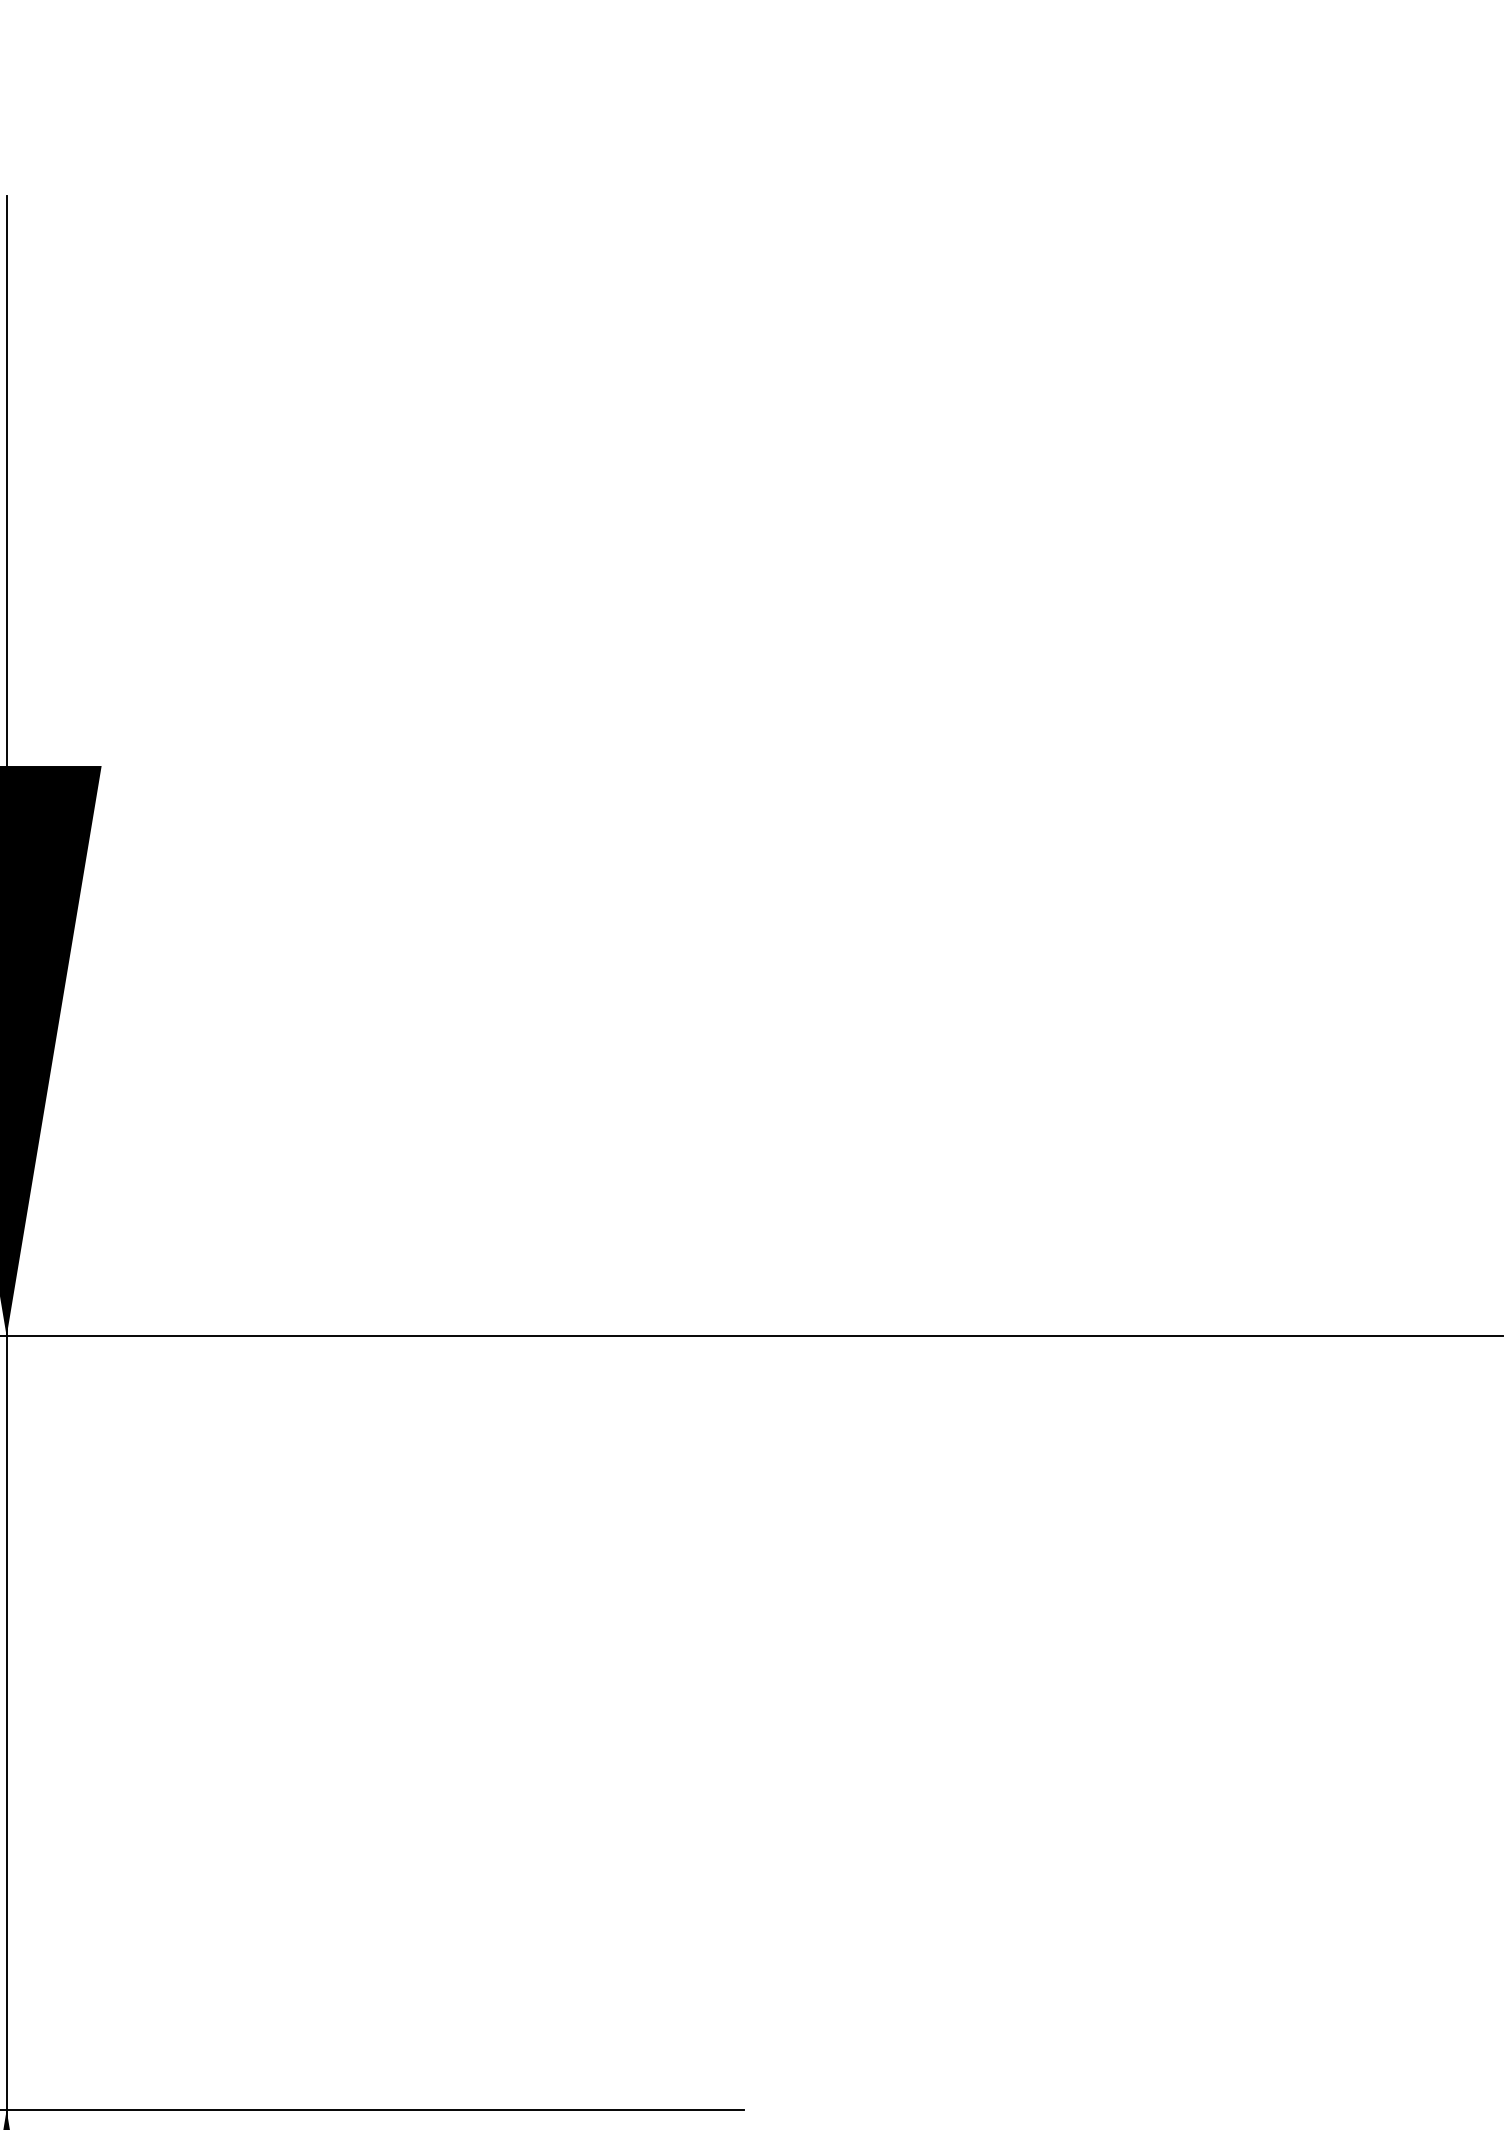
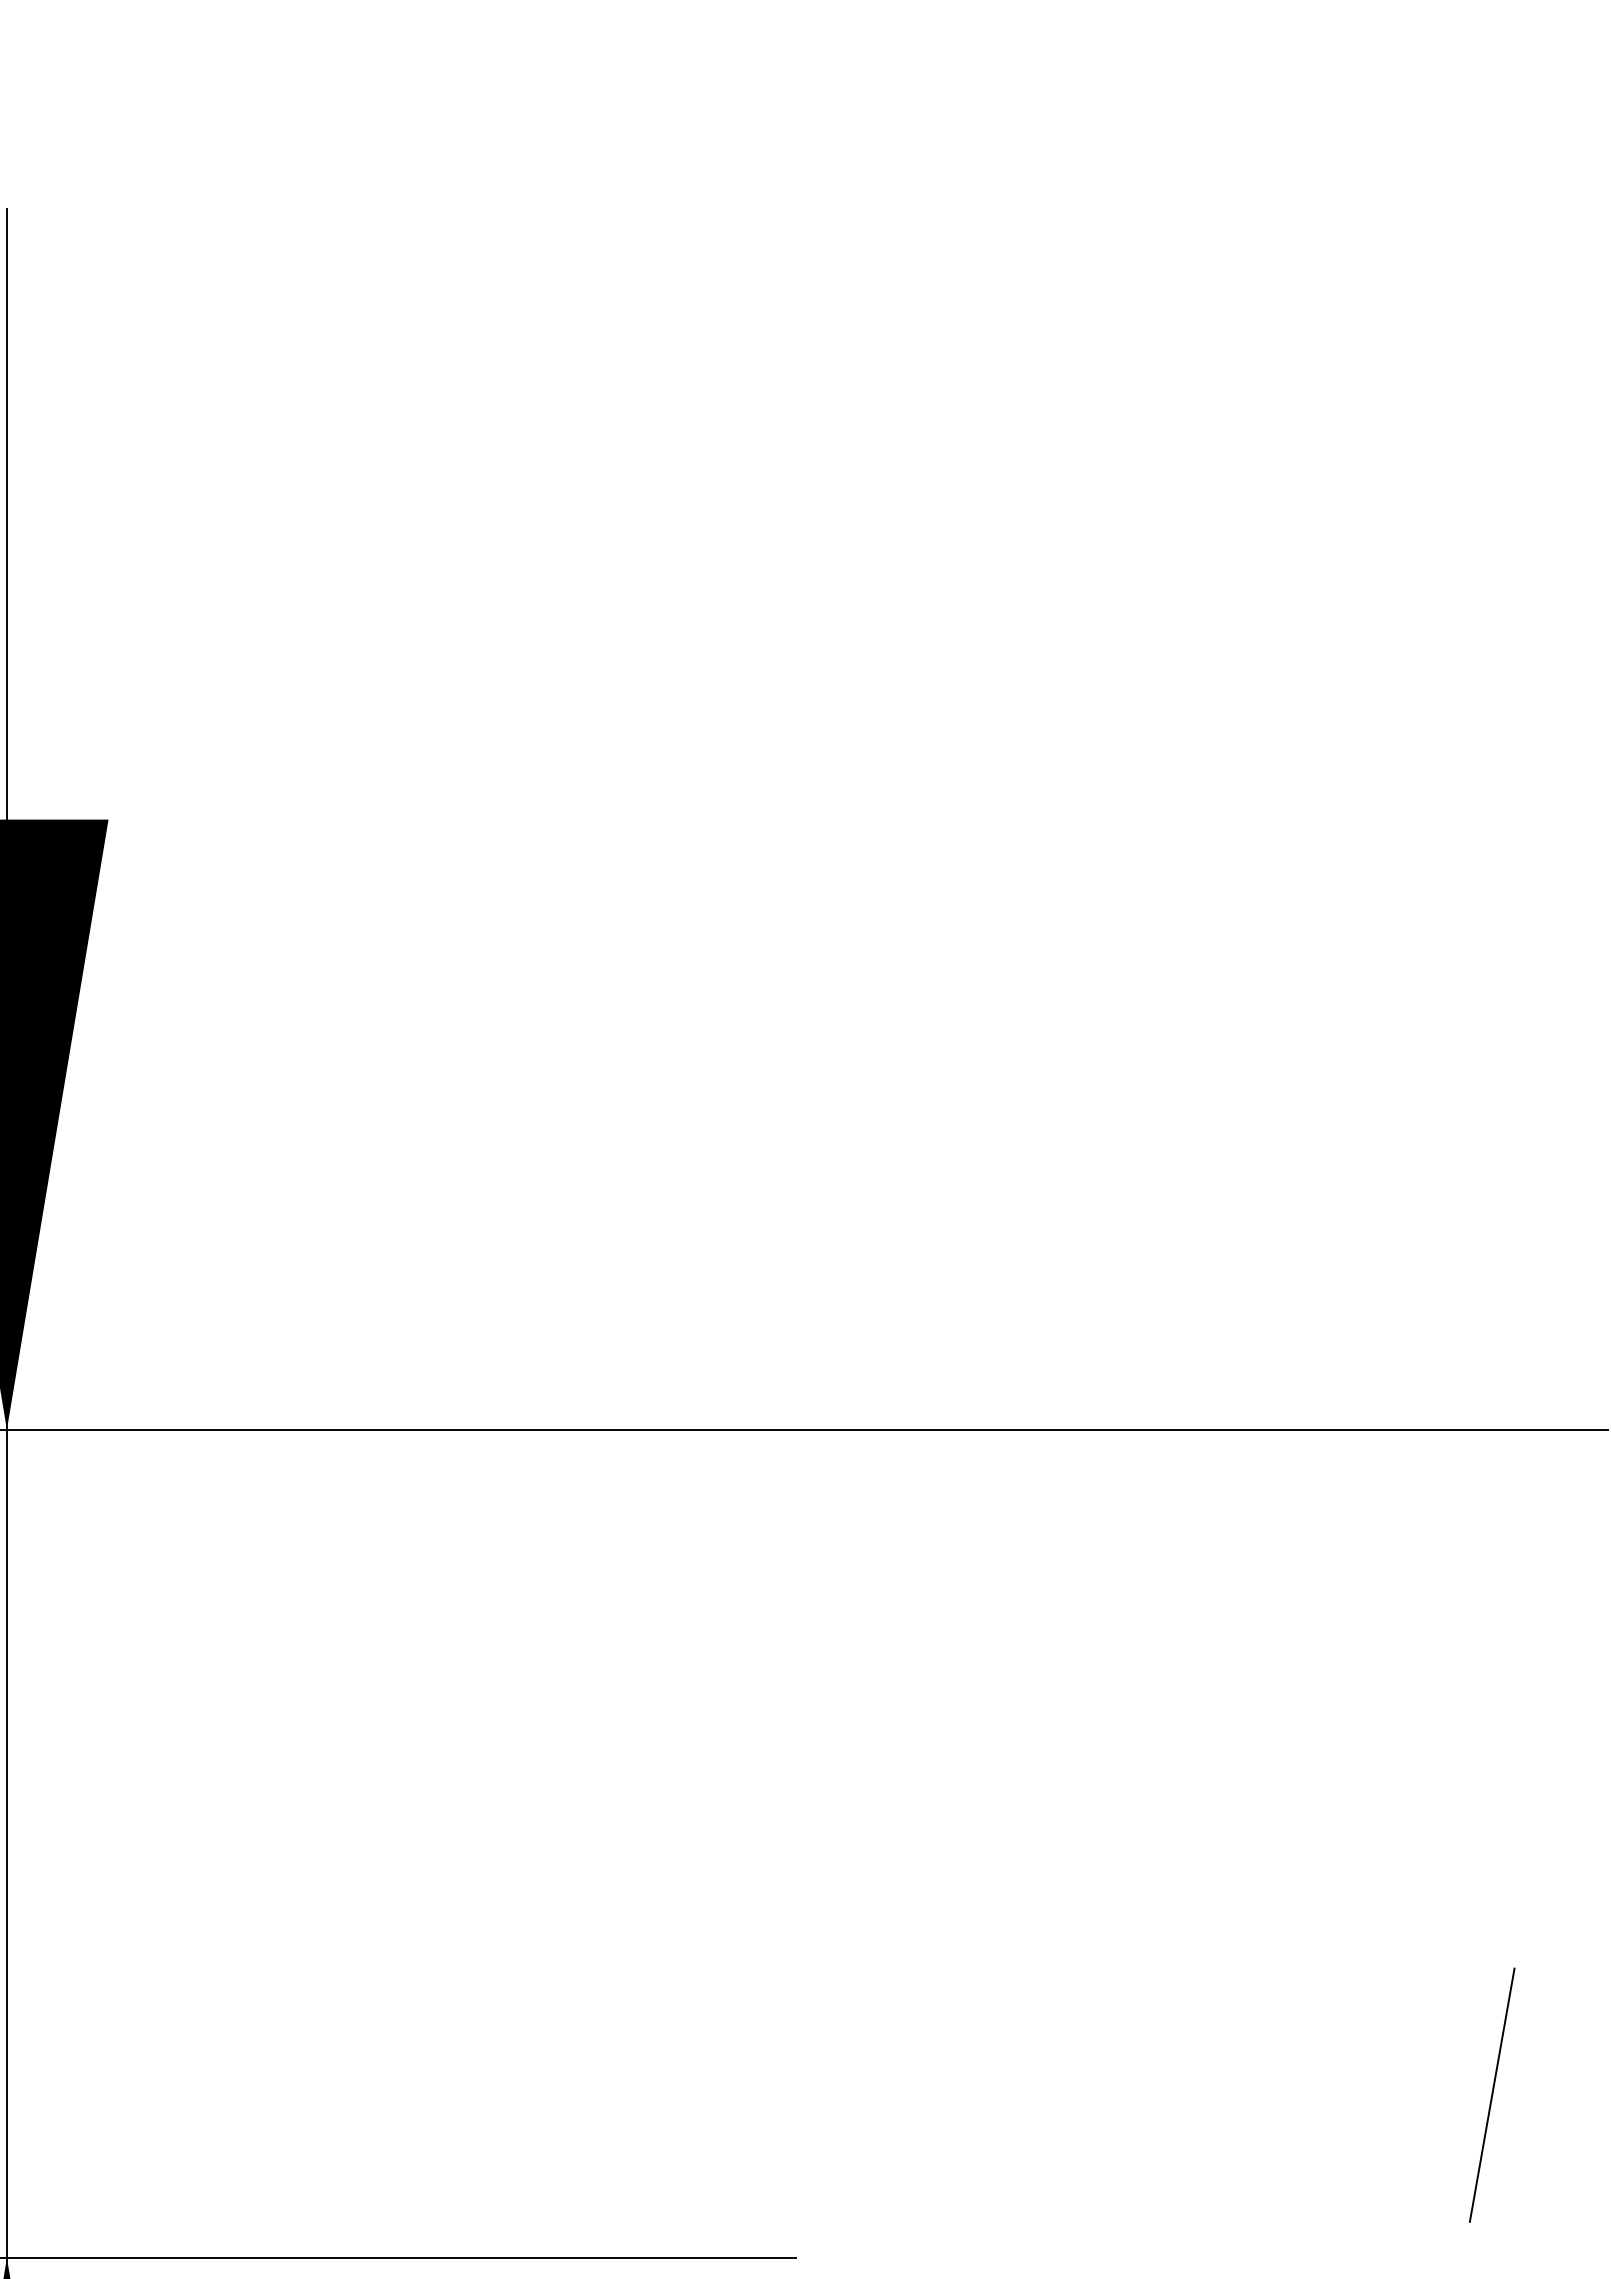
line: (1395, 1957) -> (1492, 2094), added

